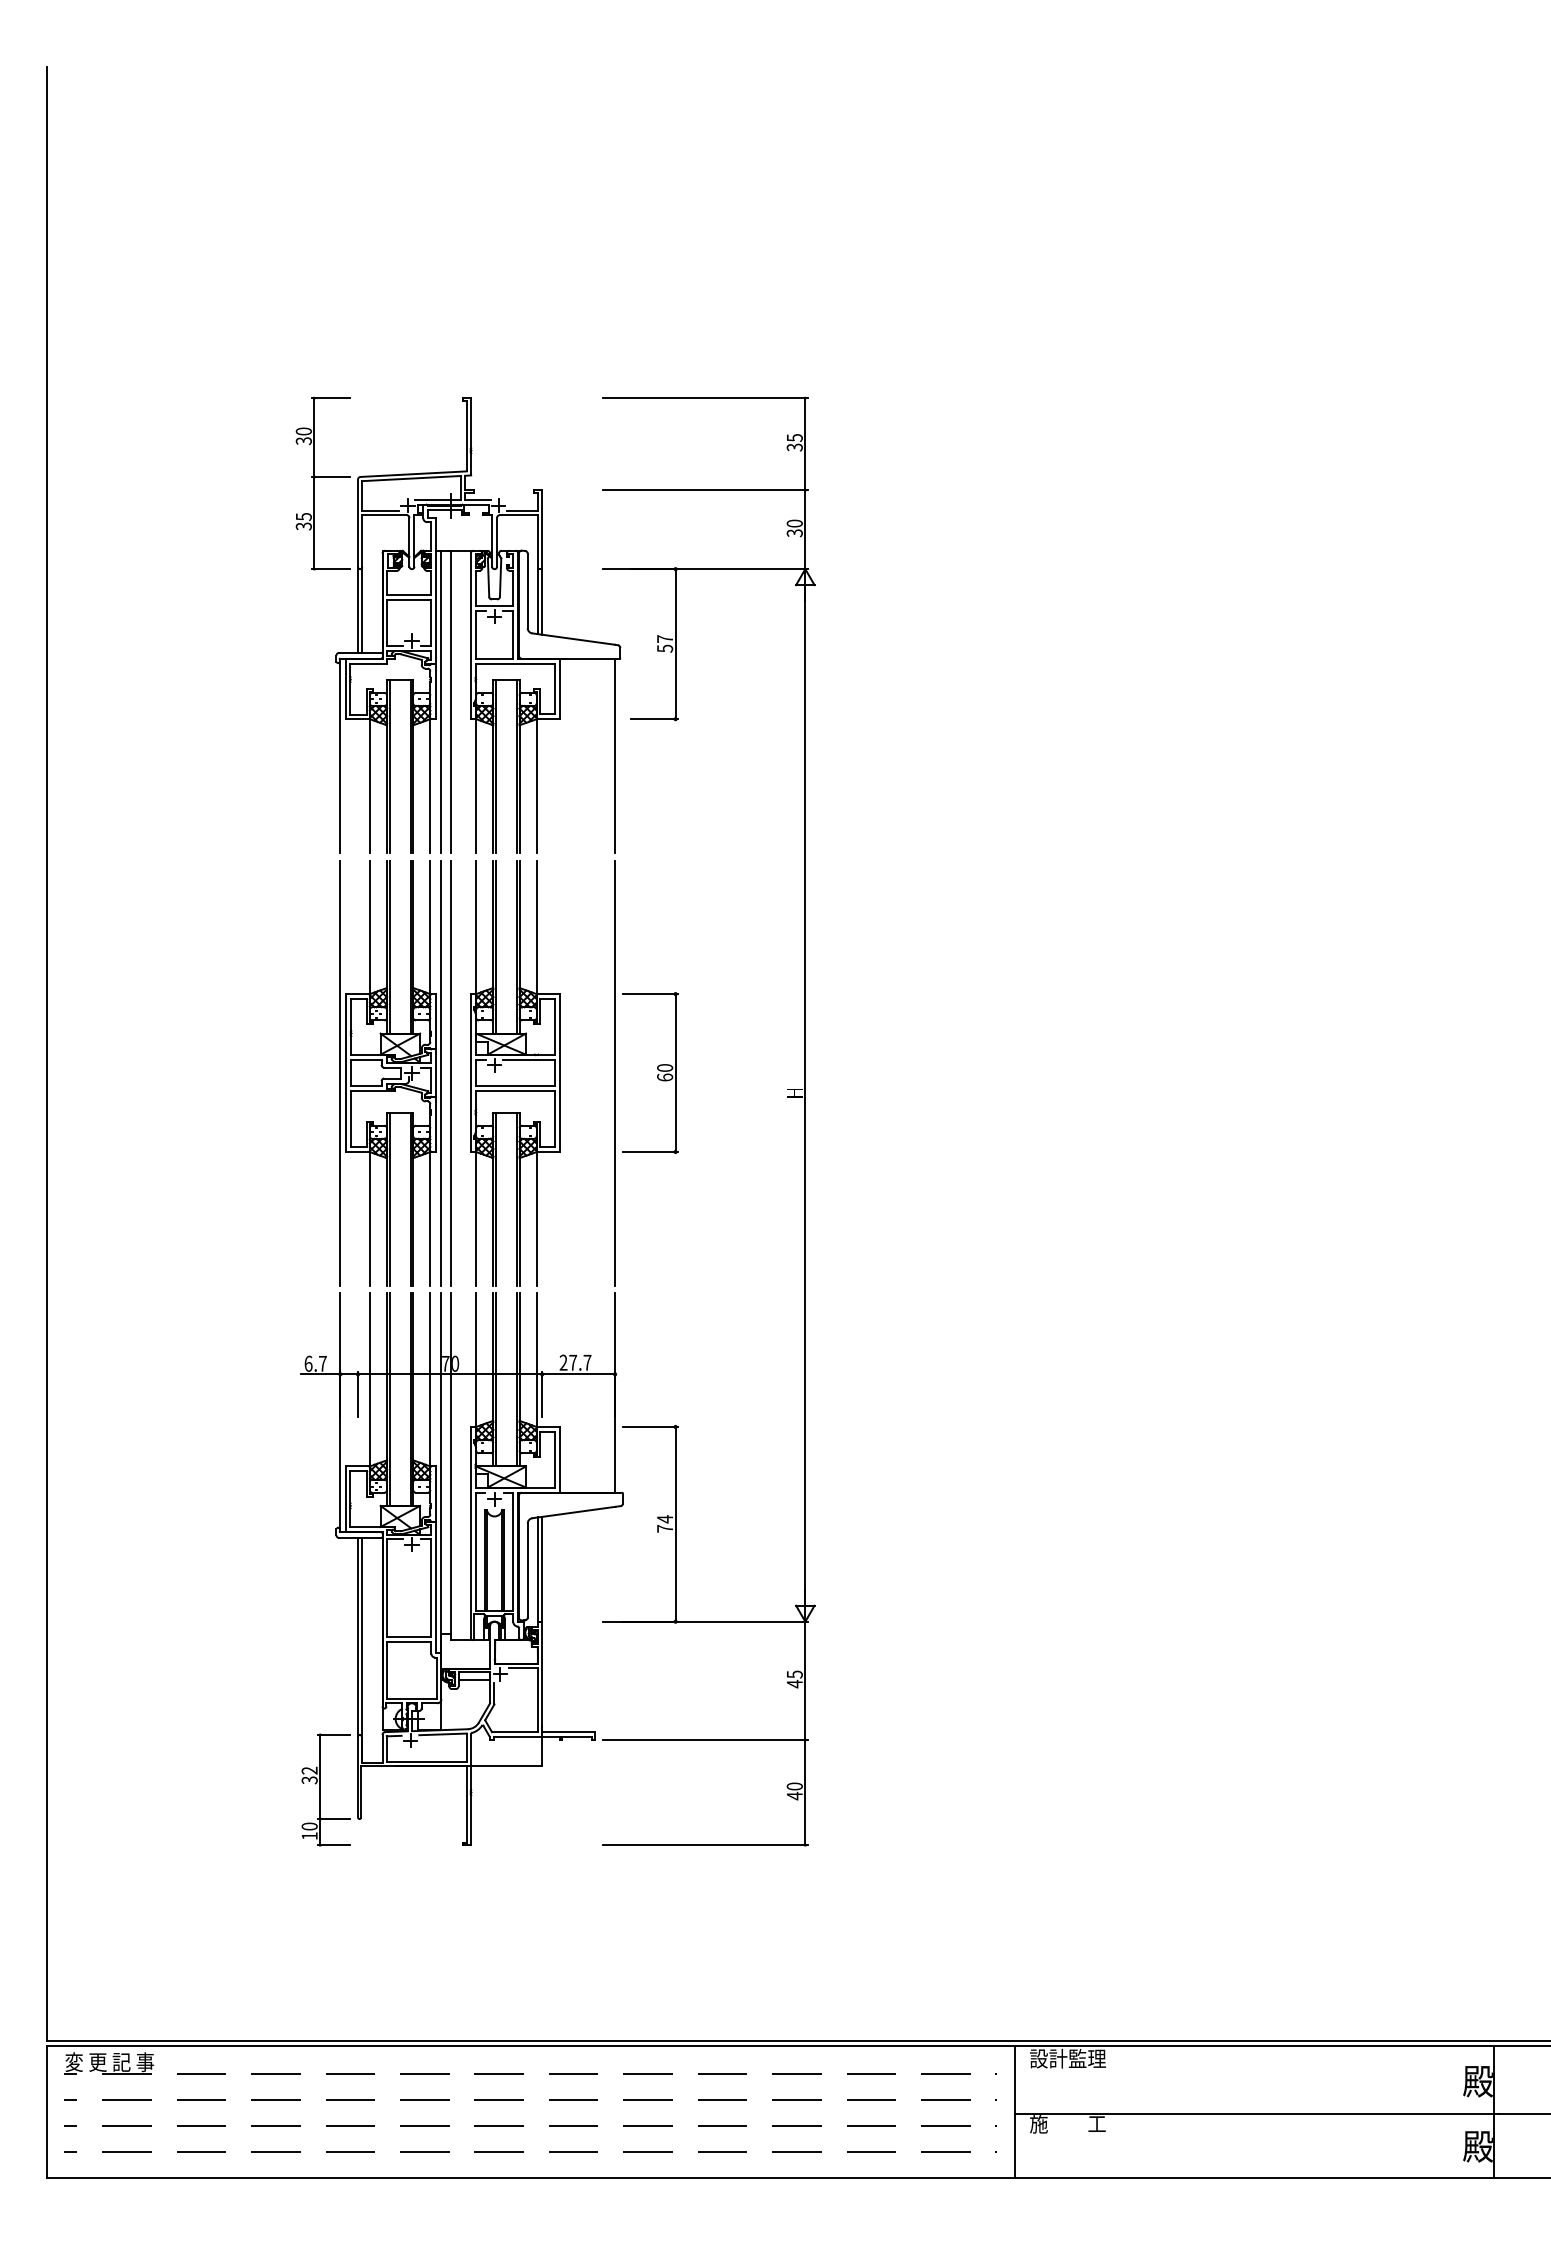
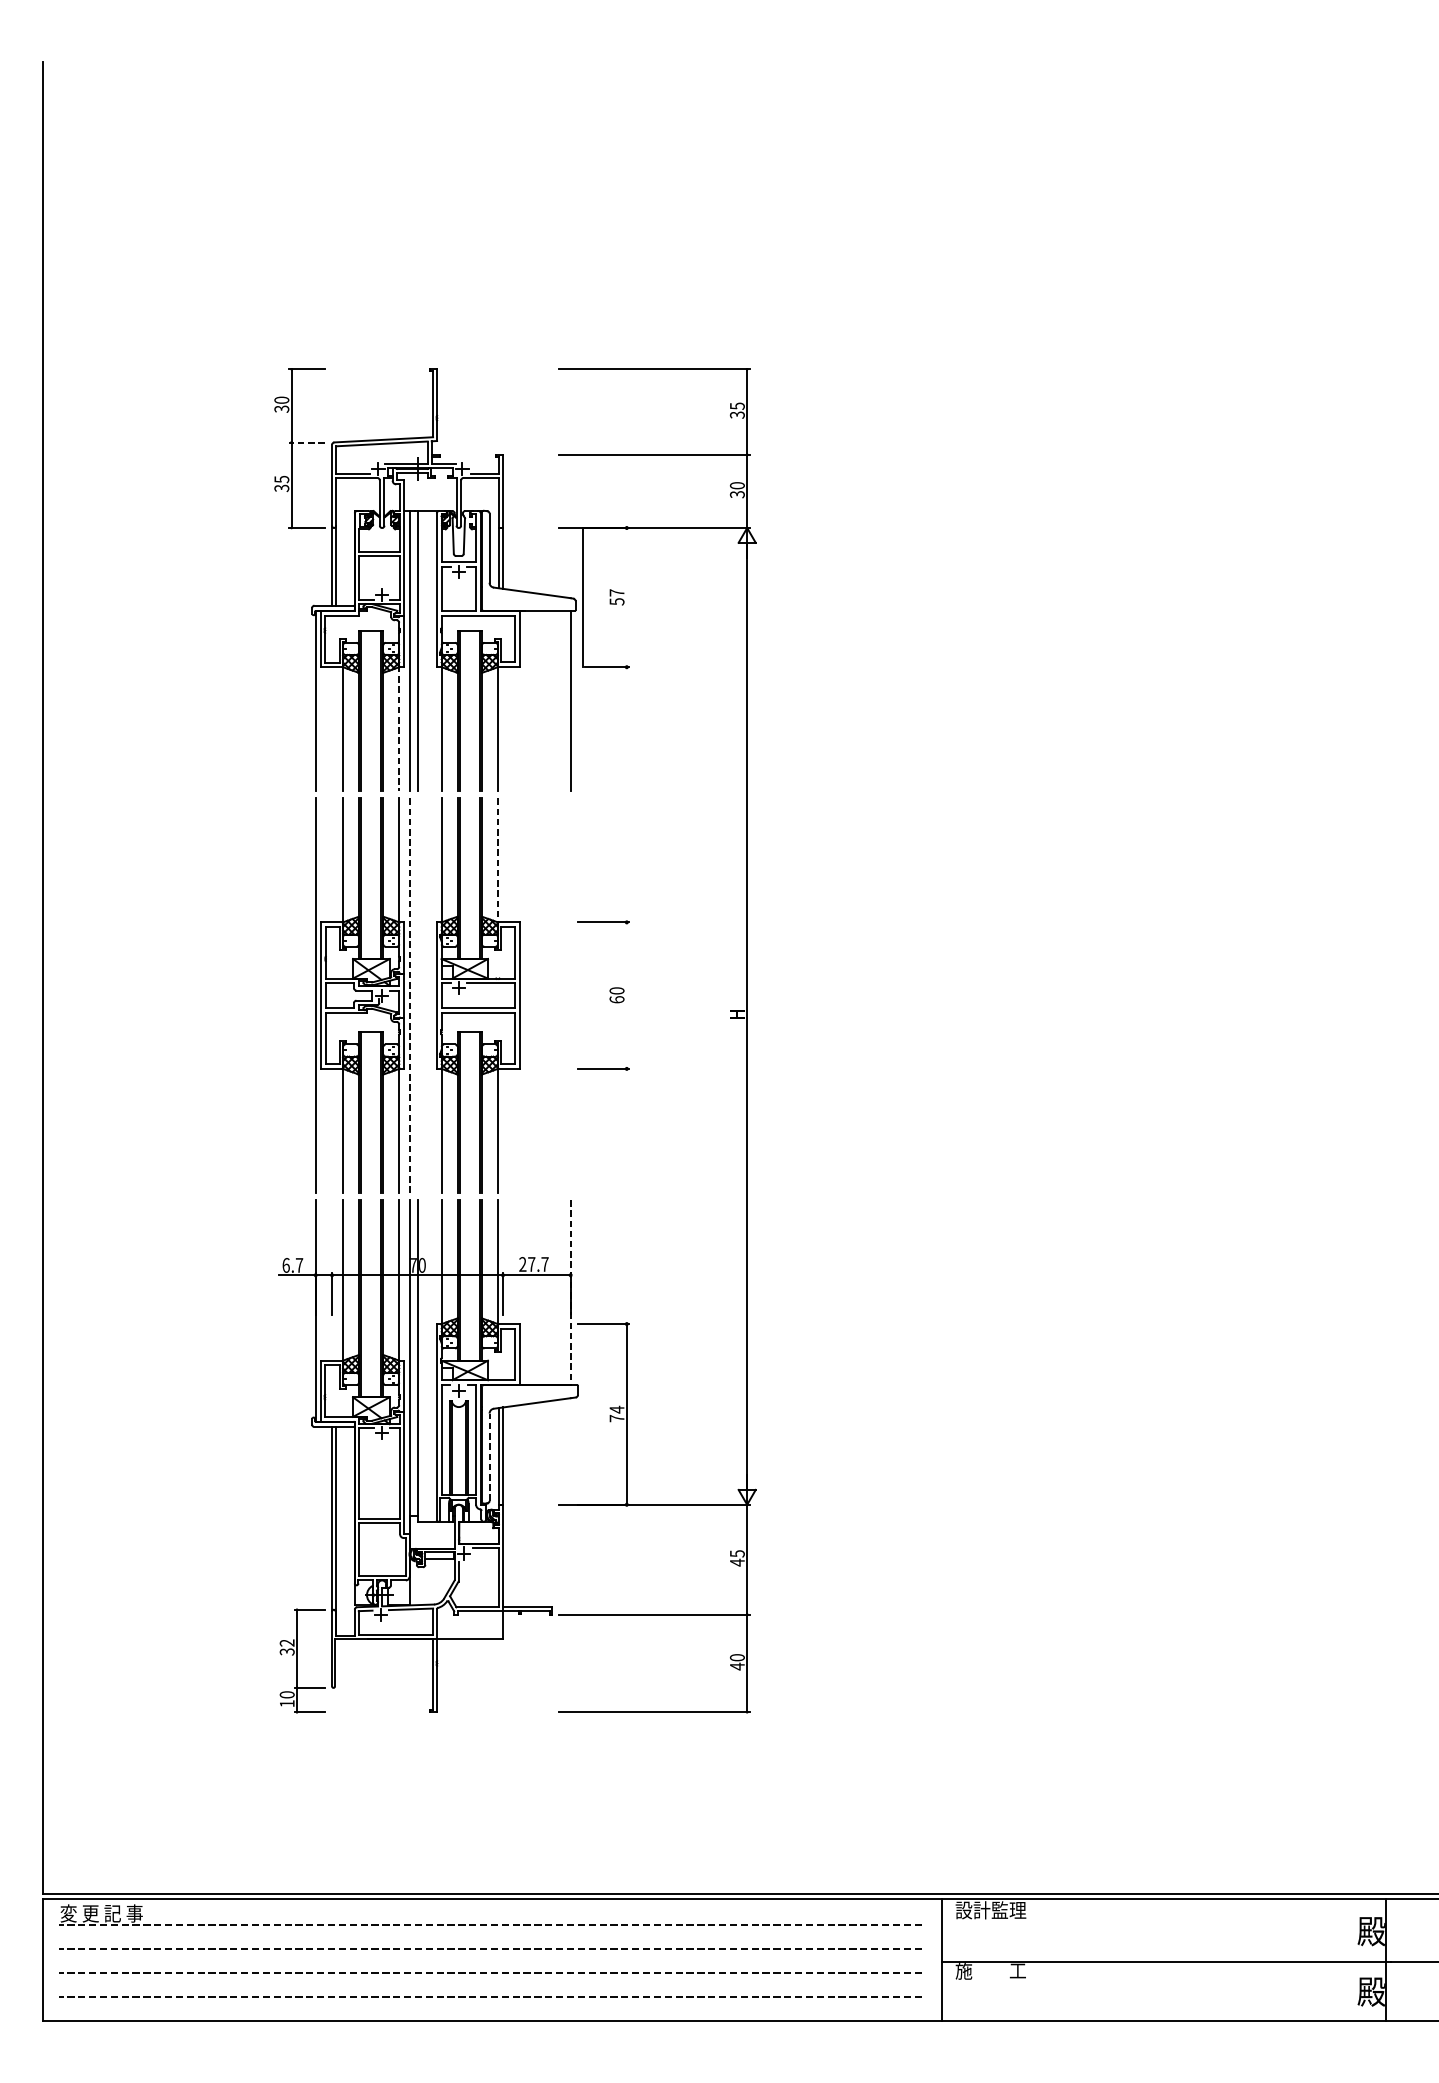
line: (330, 477) -> (306, 442), solid -> dashed
line: (675, 644) -> (583, 597), moved
line: (430, 785) -> (399, 728), solid -> dashed
line: (536, 928) -> (497, 861), solid -> dashed
line: (450, 1072) -> (417, 995), removed
line: (615, 1072) -> (571, 995), removed
line: (441, 1073) -> (409, 996), solid -> dashed
line: (675, 1073) -> (626, 996), removed
line: (615, 1393) -> (571, 1292), solid -> dashed
line: (527, 1570) -> (489, 1457), solid -> dashed

